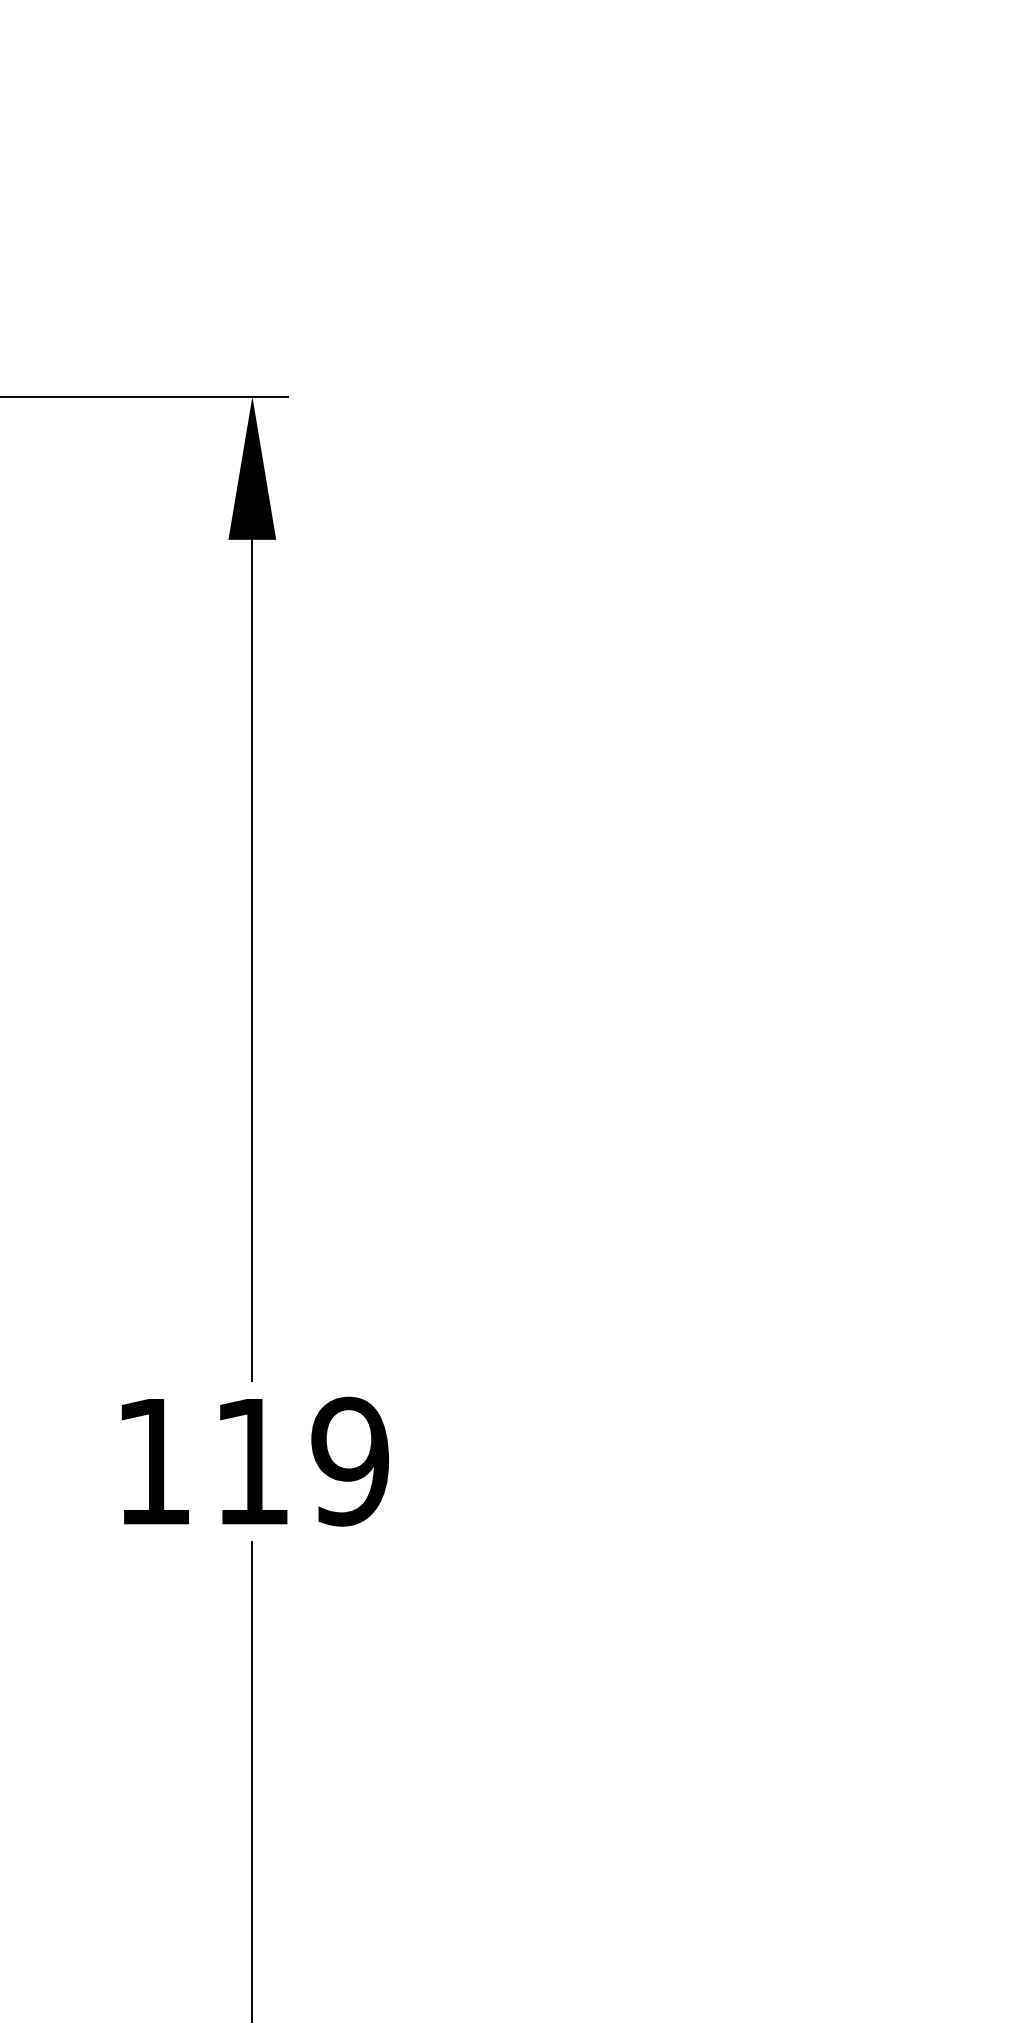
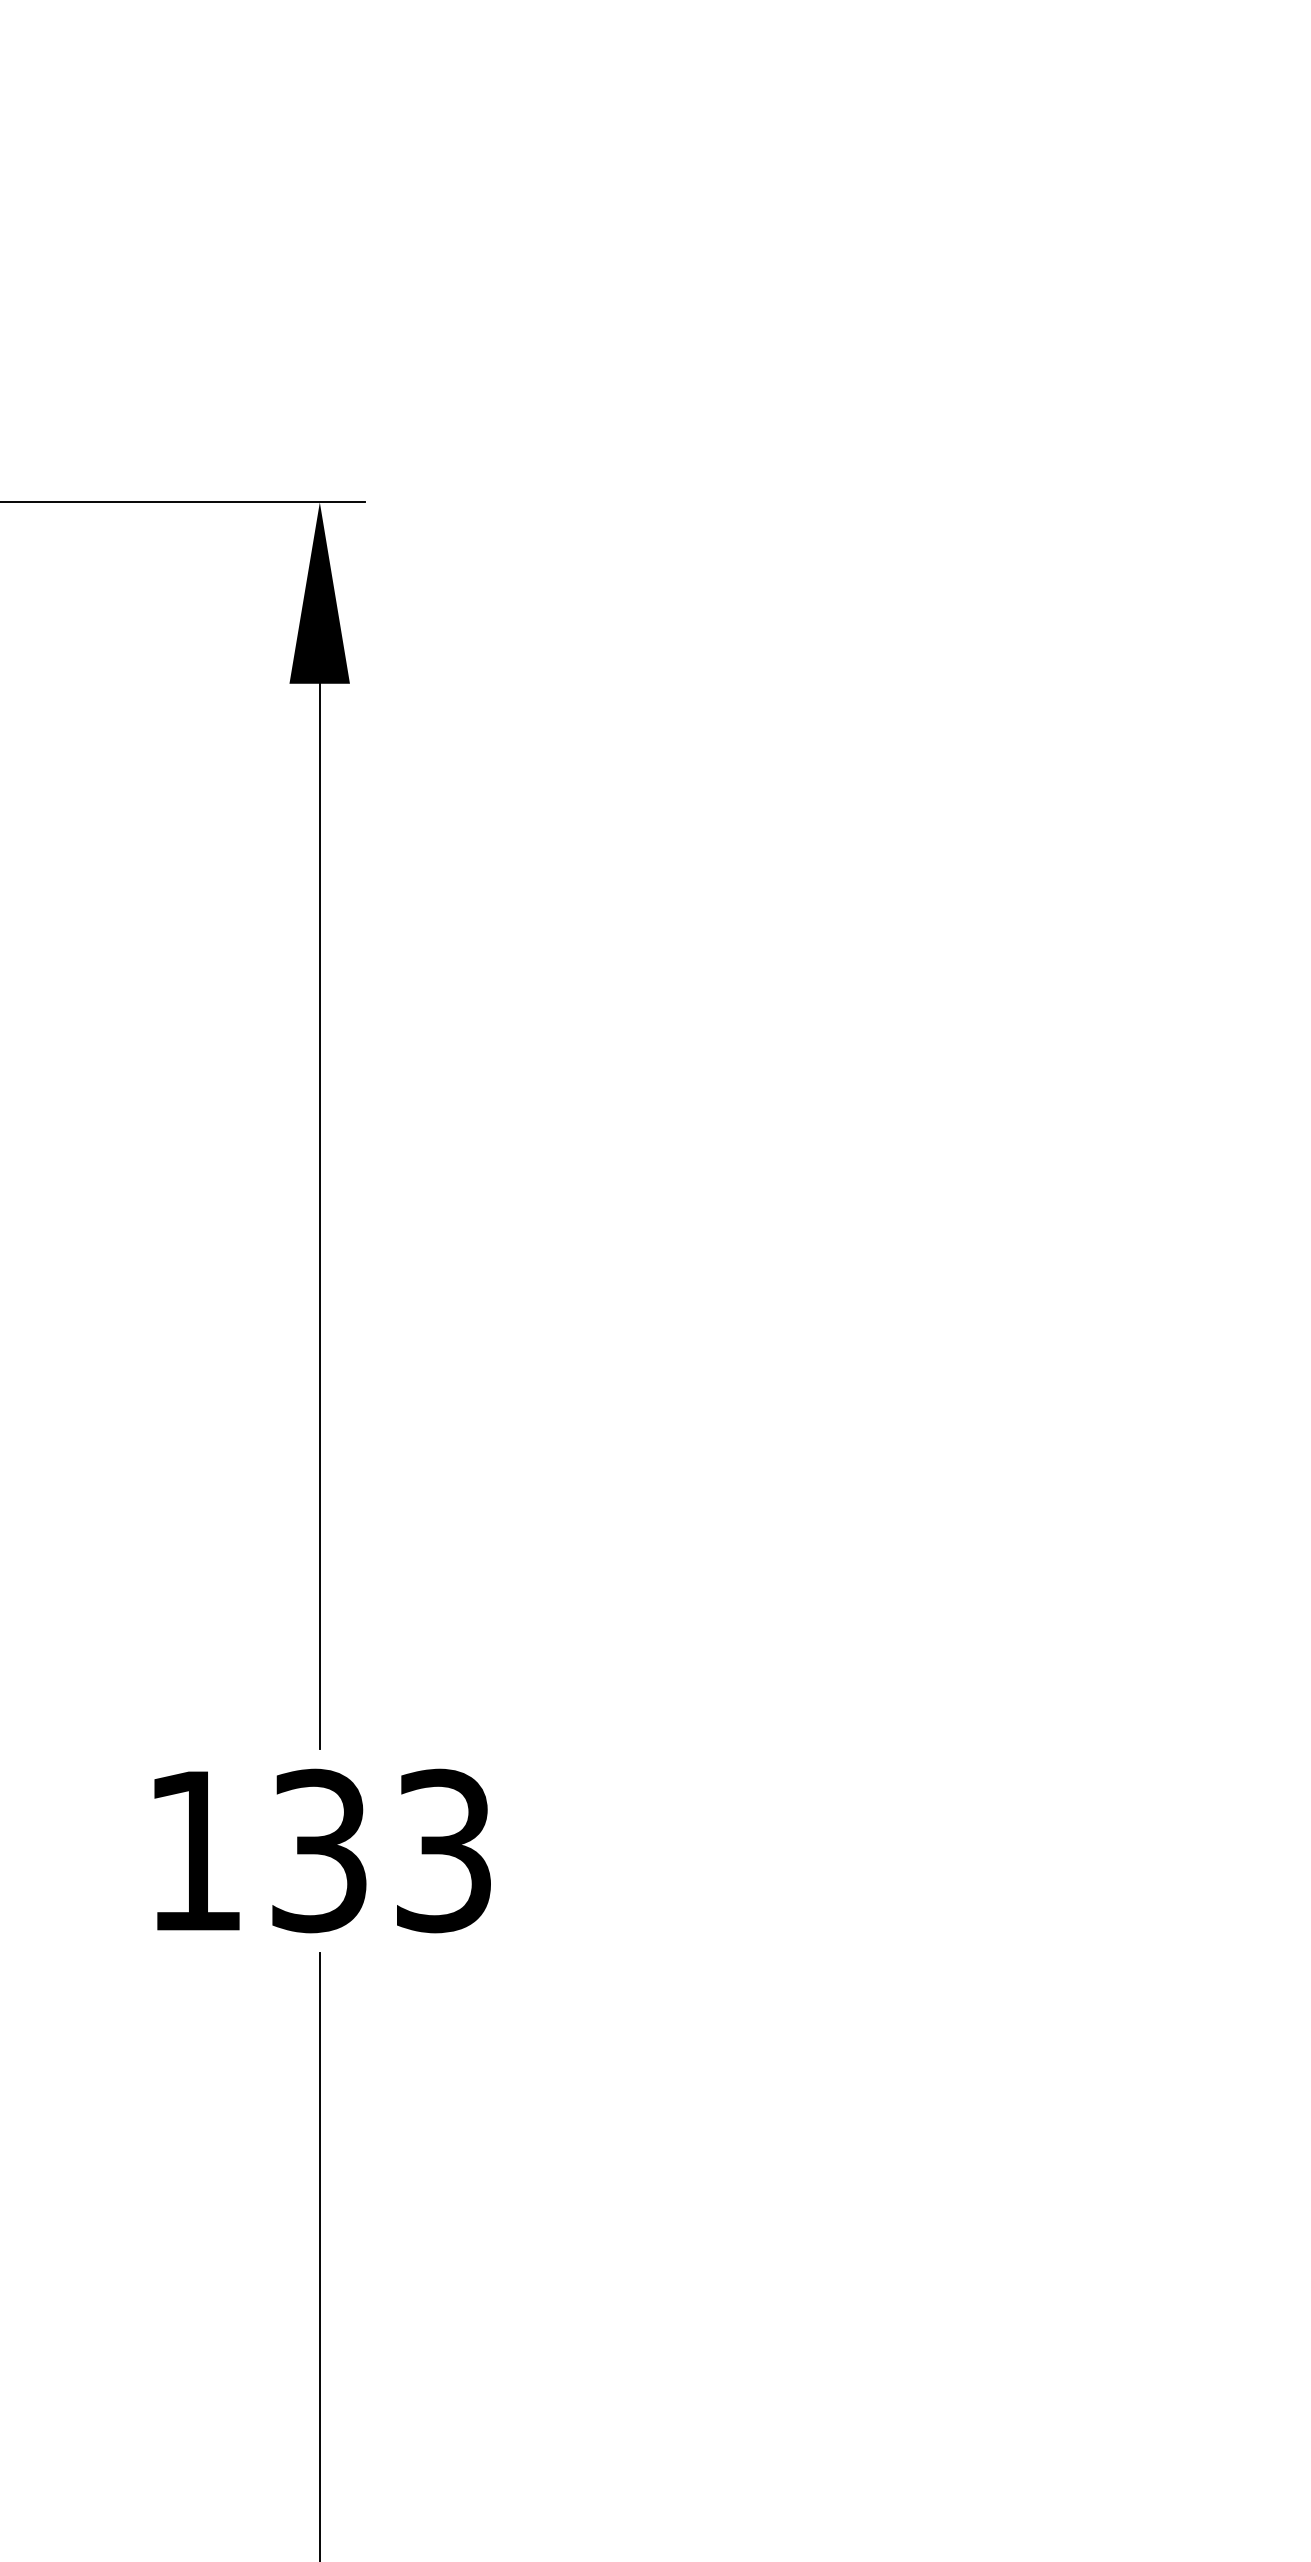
text: (302, 1461) -> (383, 1850), 119 -> 133

